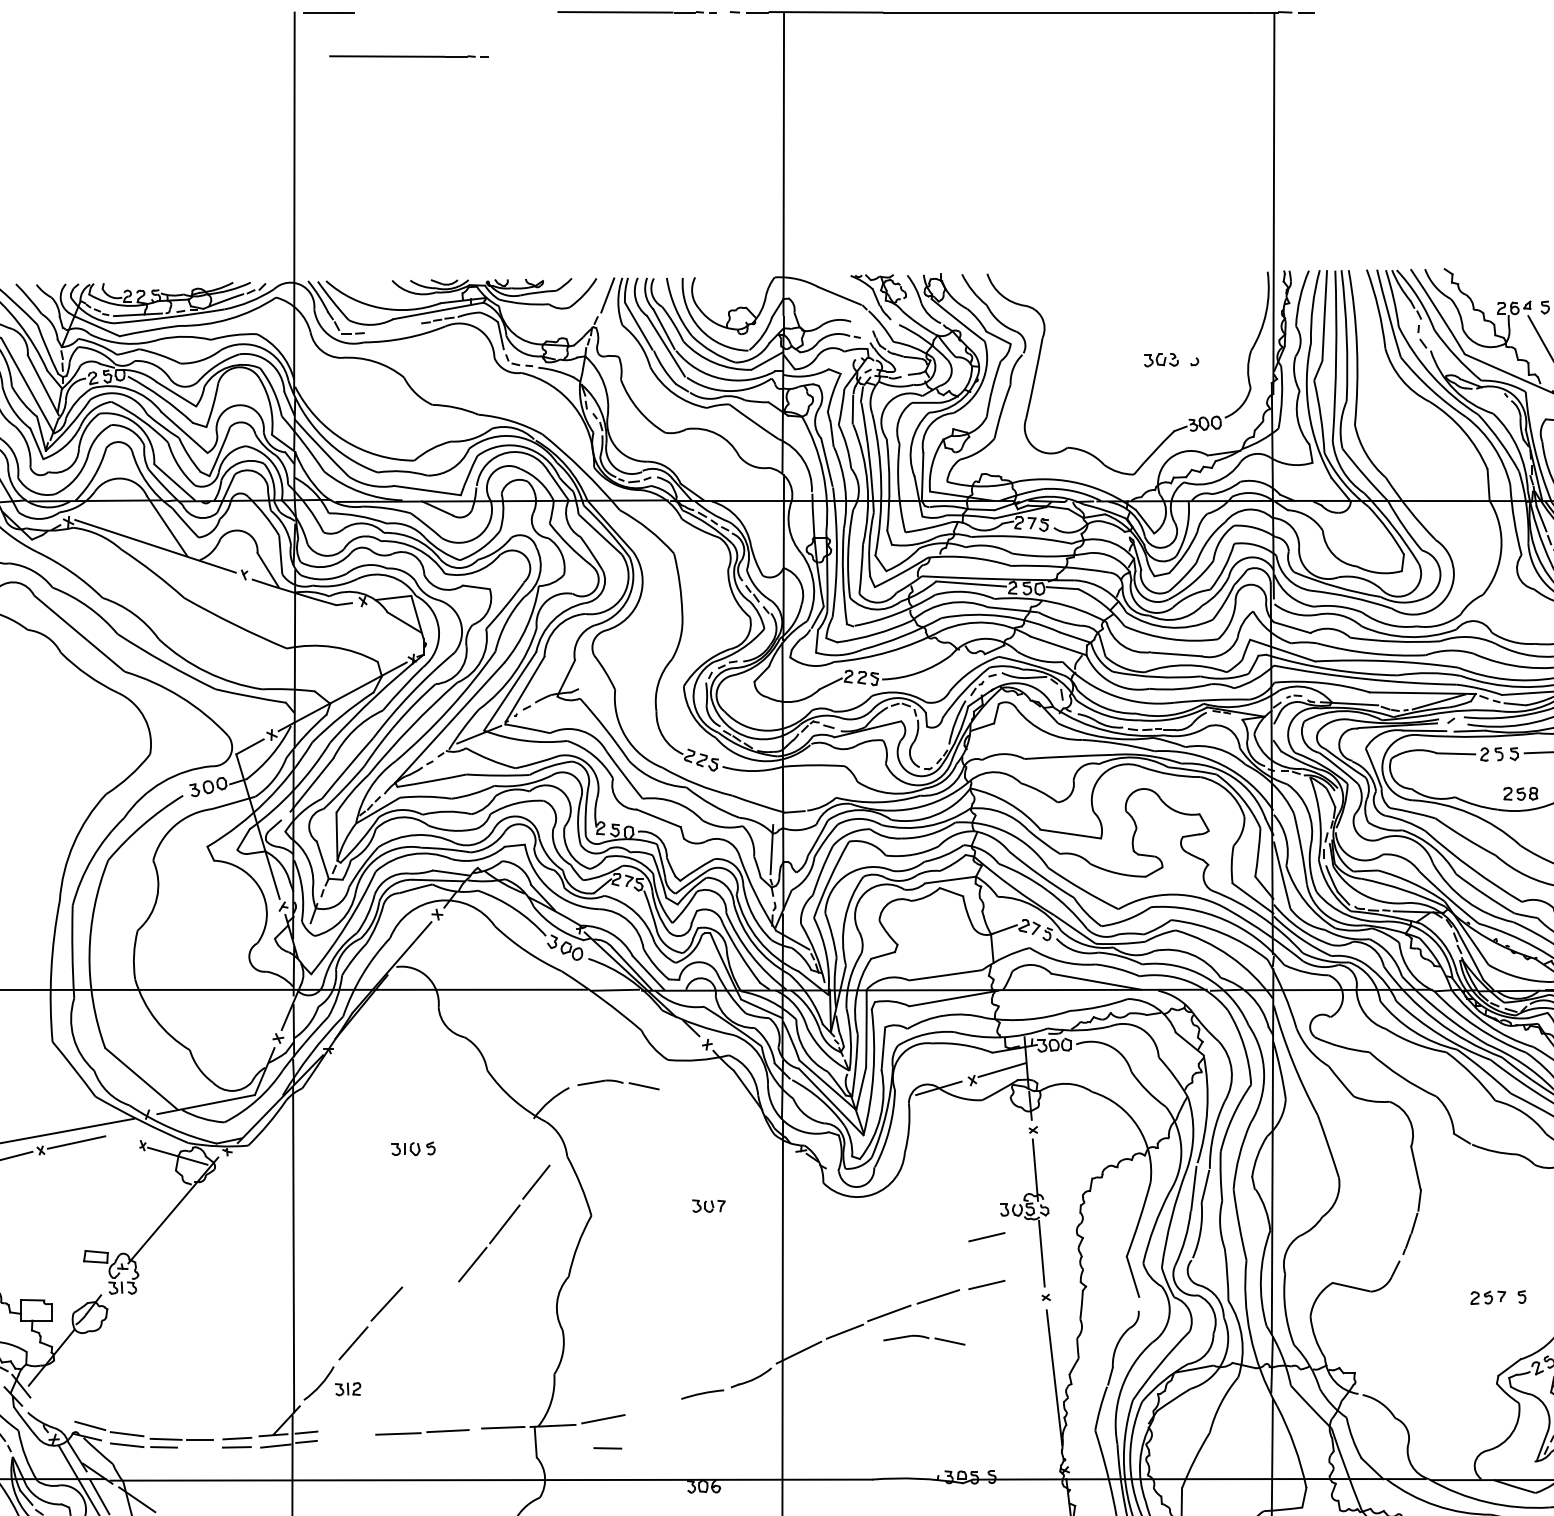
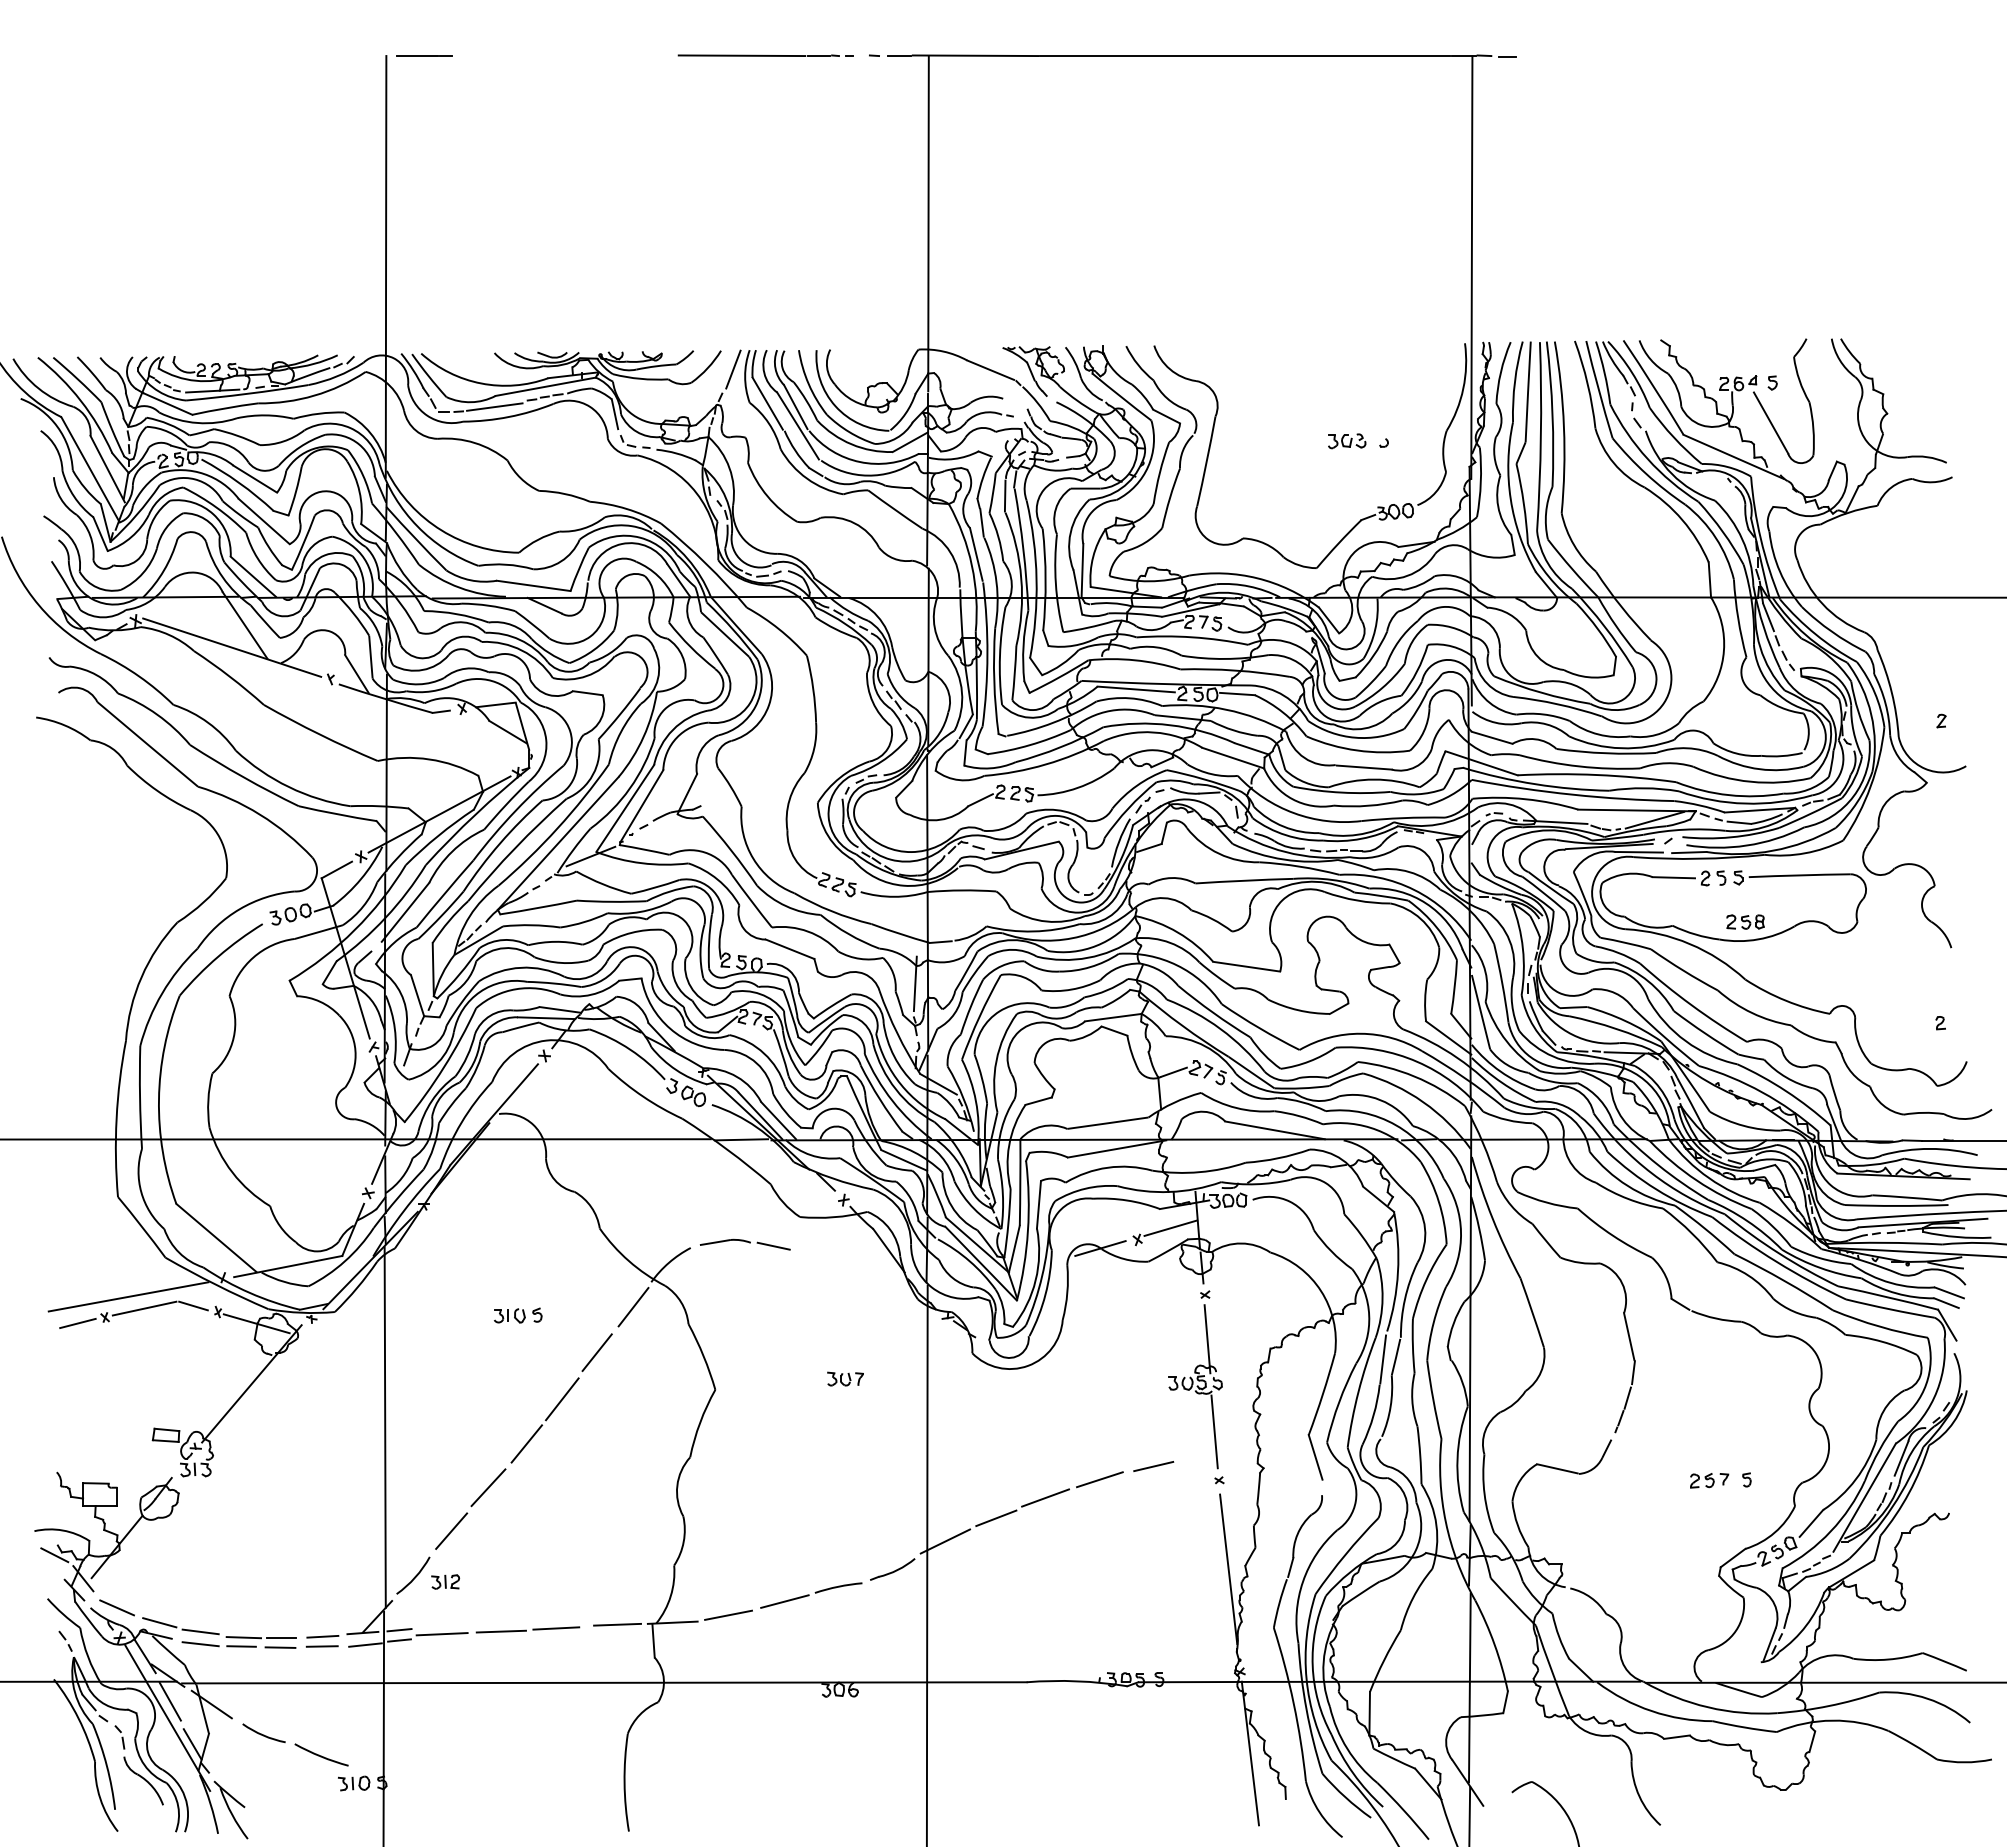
line: (408, 56) -> (512, 104), removed
line: (392, 328) -> (494, 406), added
line: (120, 1139) -> (193, 1305), added
line: (517, 1141) -> (633, 1307), added
part: (504, 1223) -> (561, 1398), moved
line: (986, 1237) -> (1153, 1413), removed
part: (923, 1340) -> (1083, 1527), removed
line: (653, 1406) -> (784, 1601), added
line: (52, 1412) -> (117, 1607), added
line: (344, 1436) -> (441, 1634), added
line: (607, 1448) -> (280, 1647), moved

